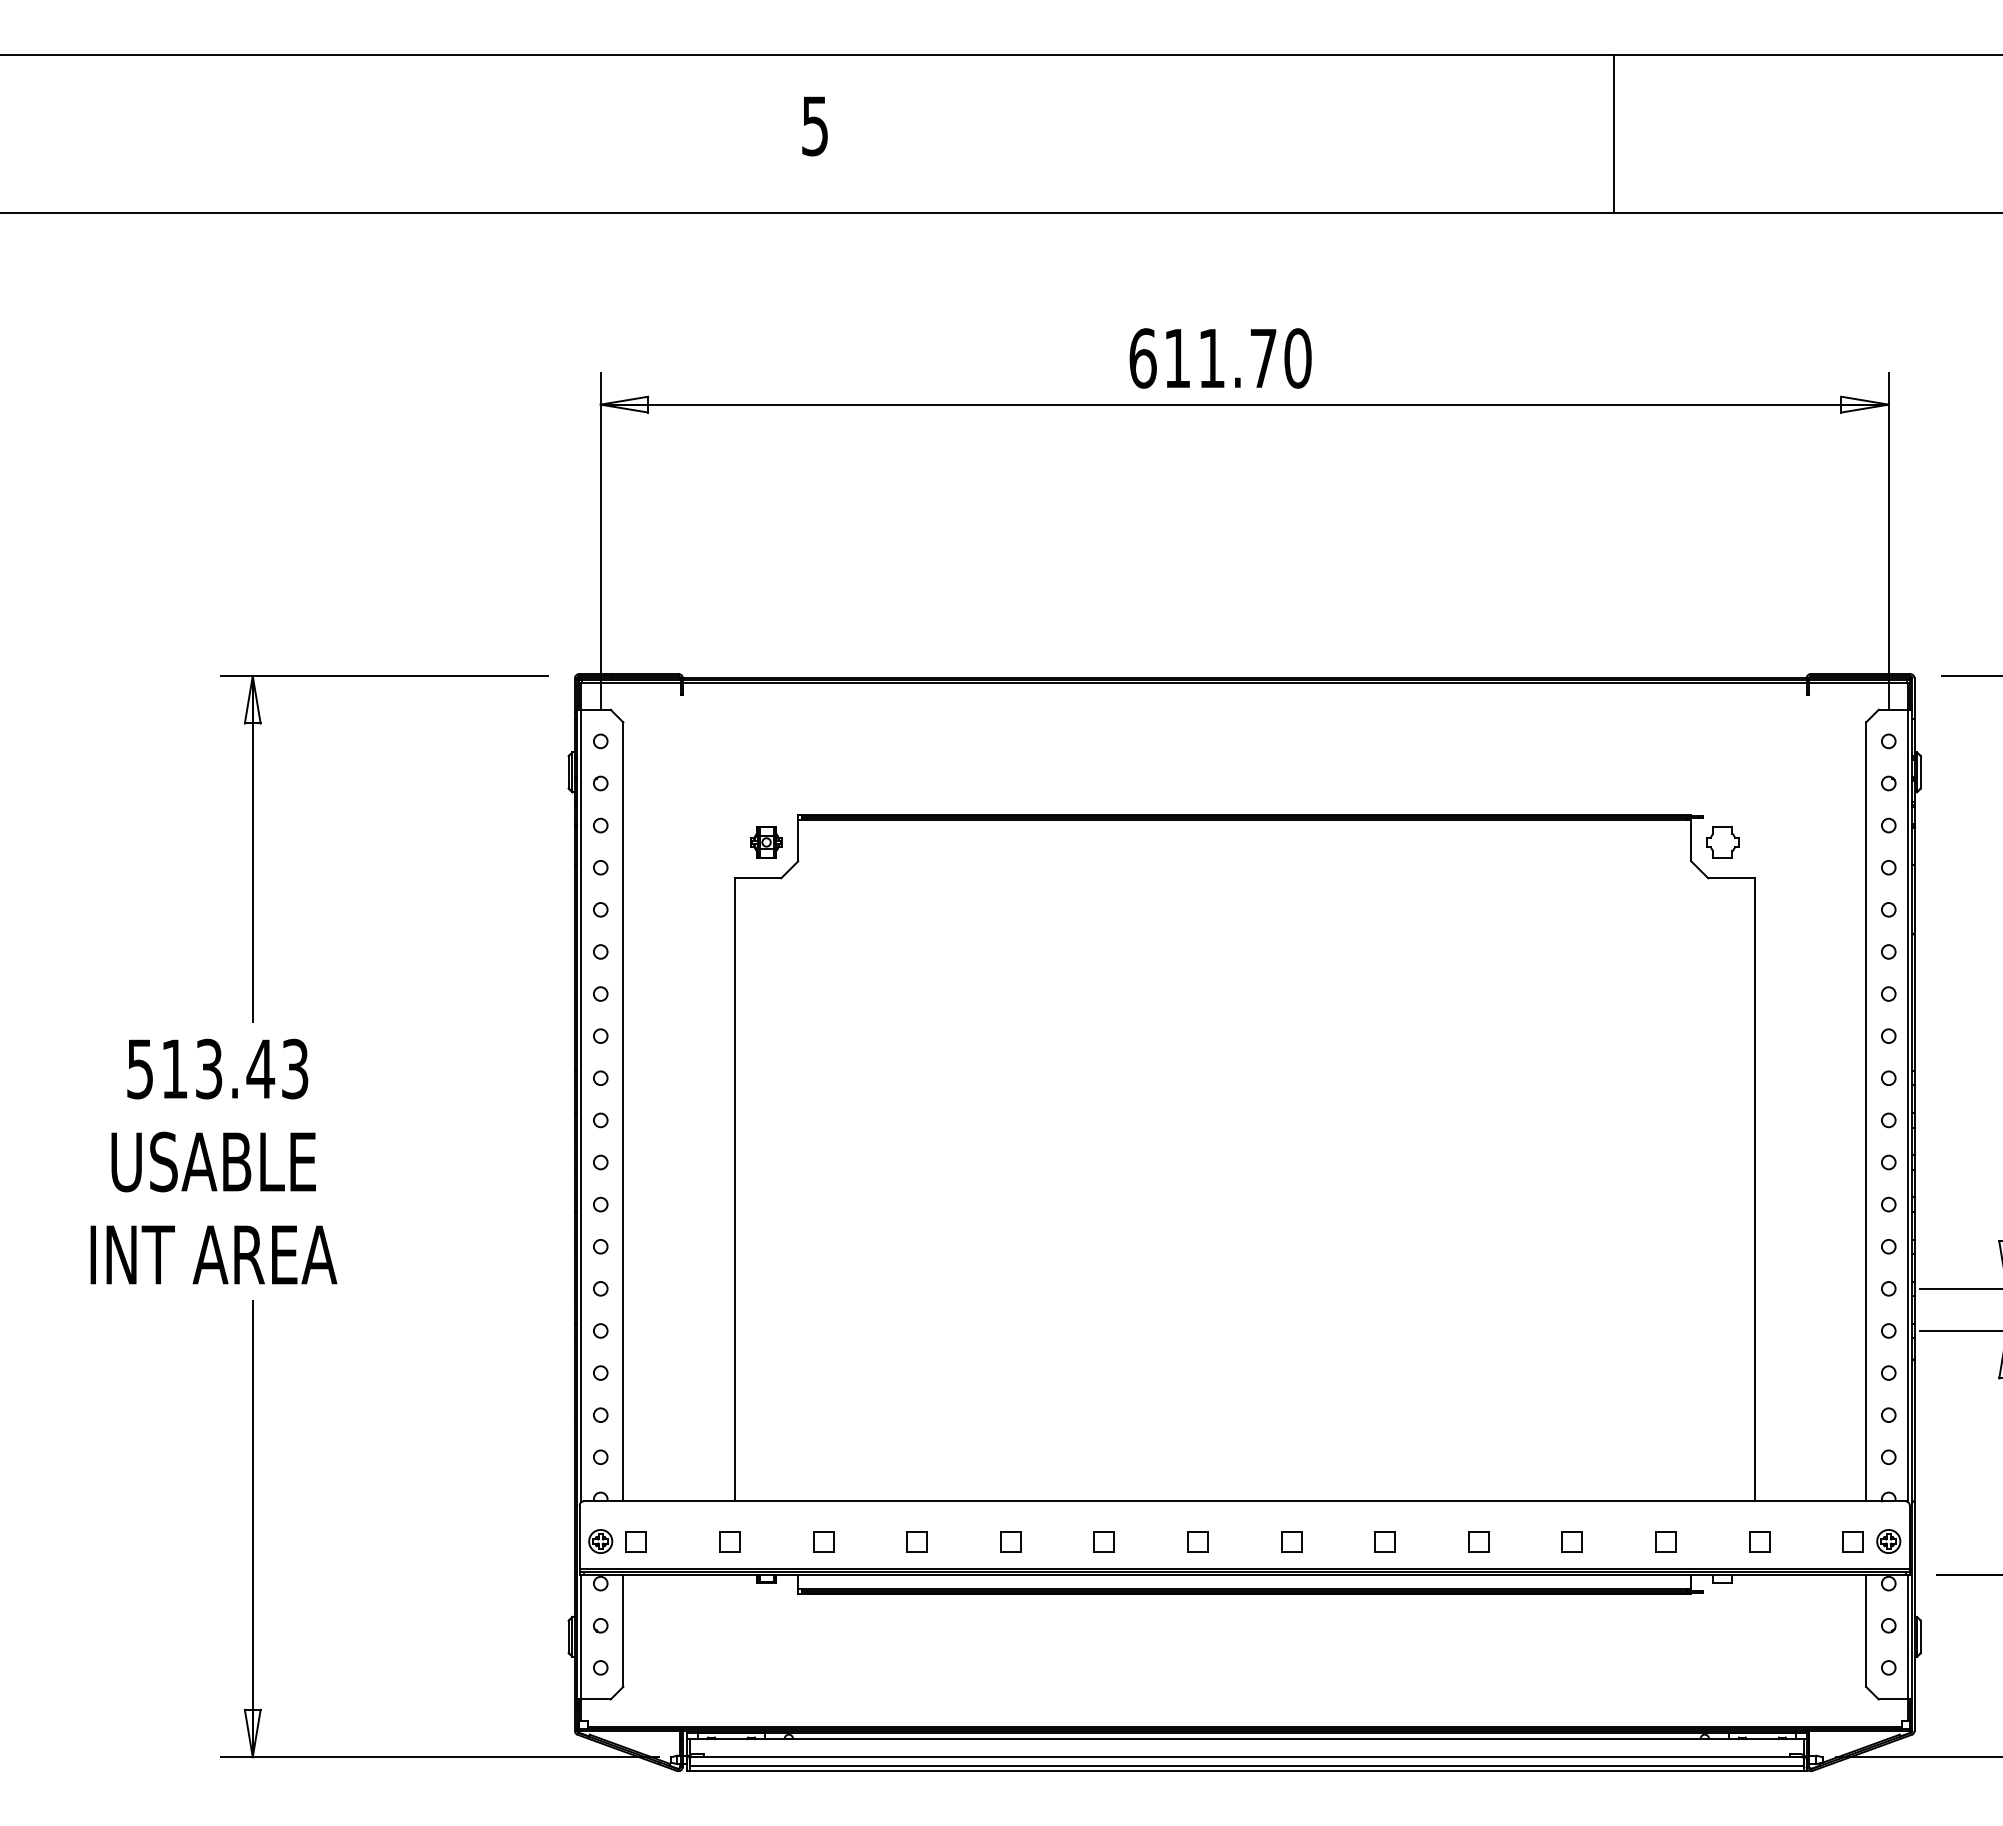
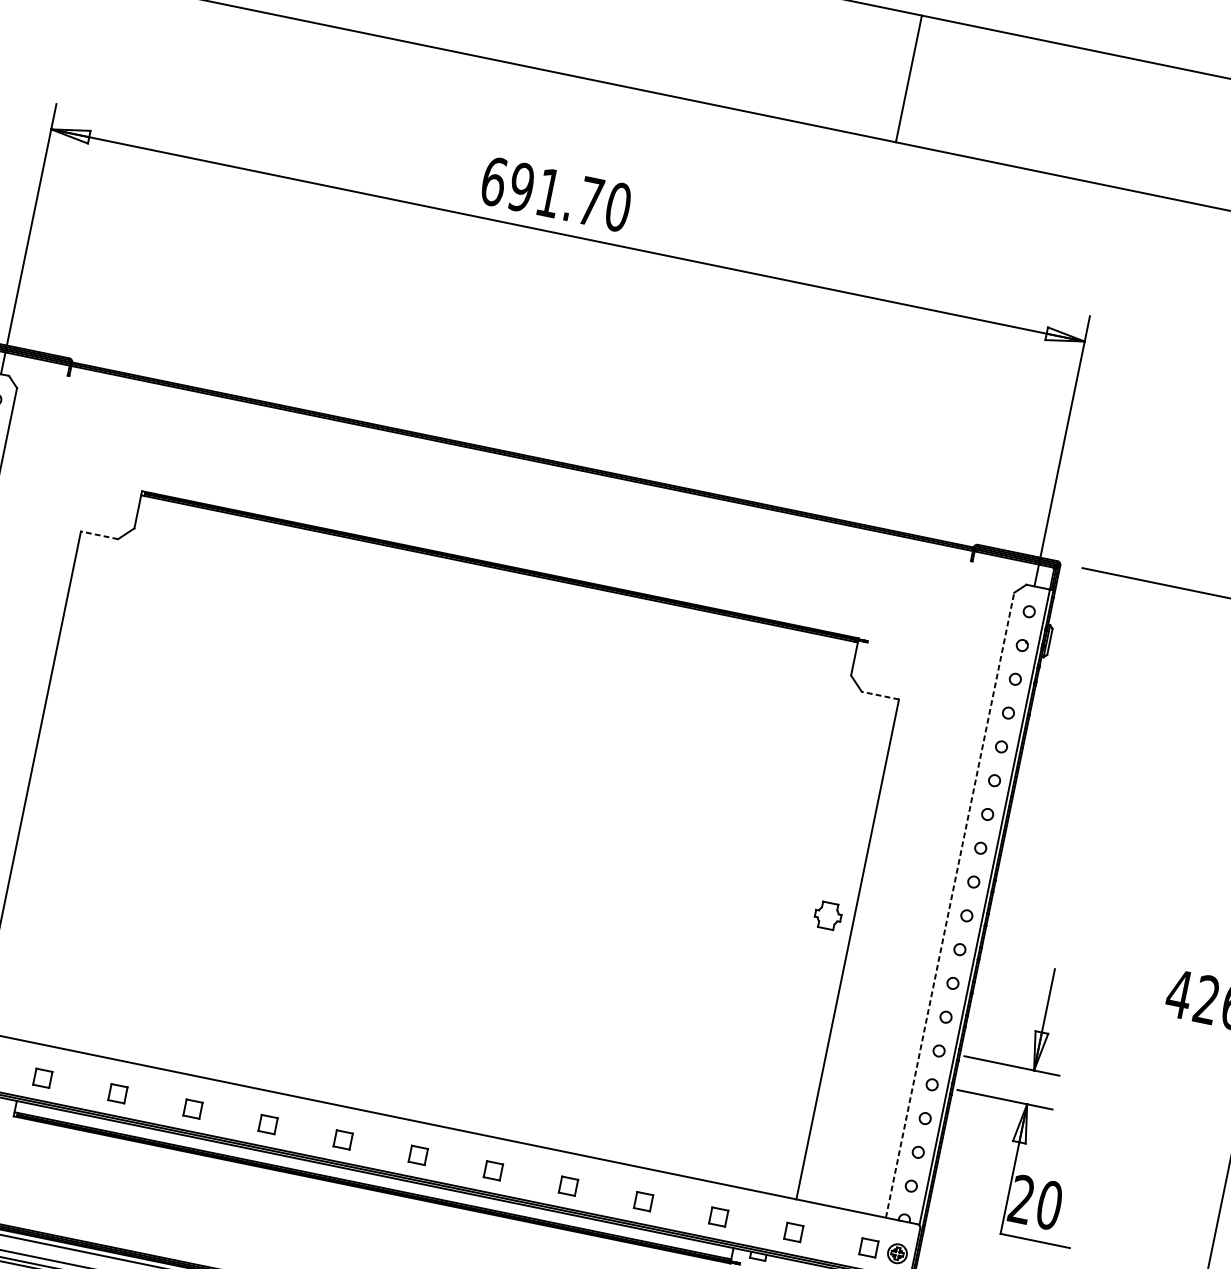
text: (1176, 358) -> (520, 187), 611.70 -> 691.70
part: (766, 842) -> (112, 508), removed
part: (1722, 842) -> (827, 915), moved
line: (757, 878) -> (99, 535), solid -> dashed
line: (1730, 878) -> (879, 695), solid -> dashed
line: (1866, 1111) -> (950, 905), solid -> dashed

